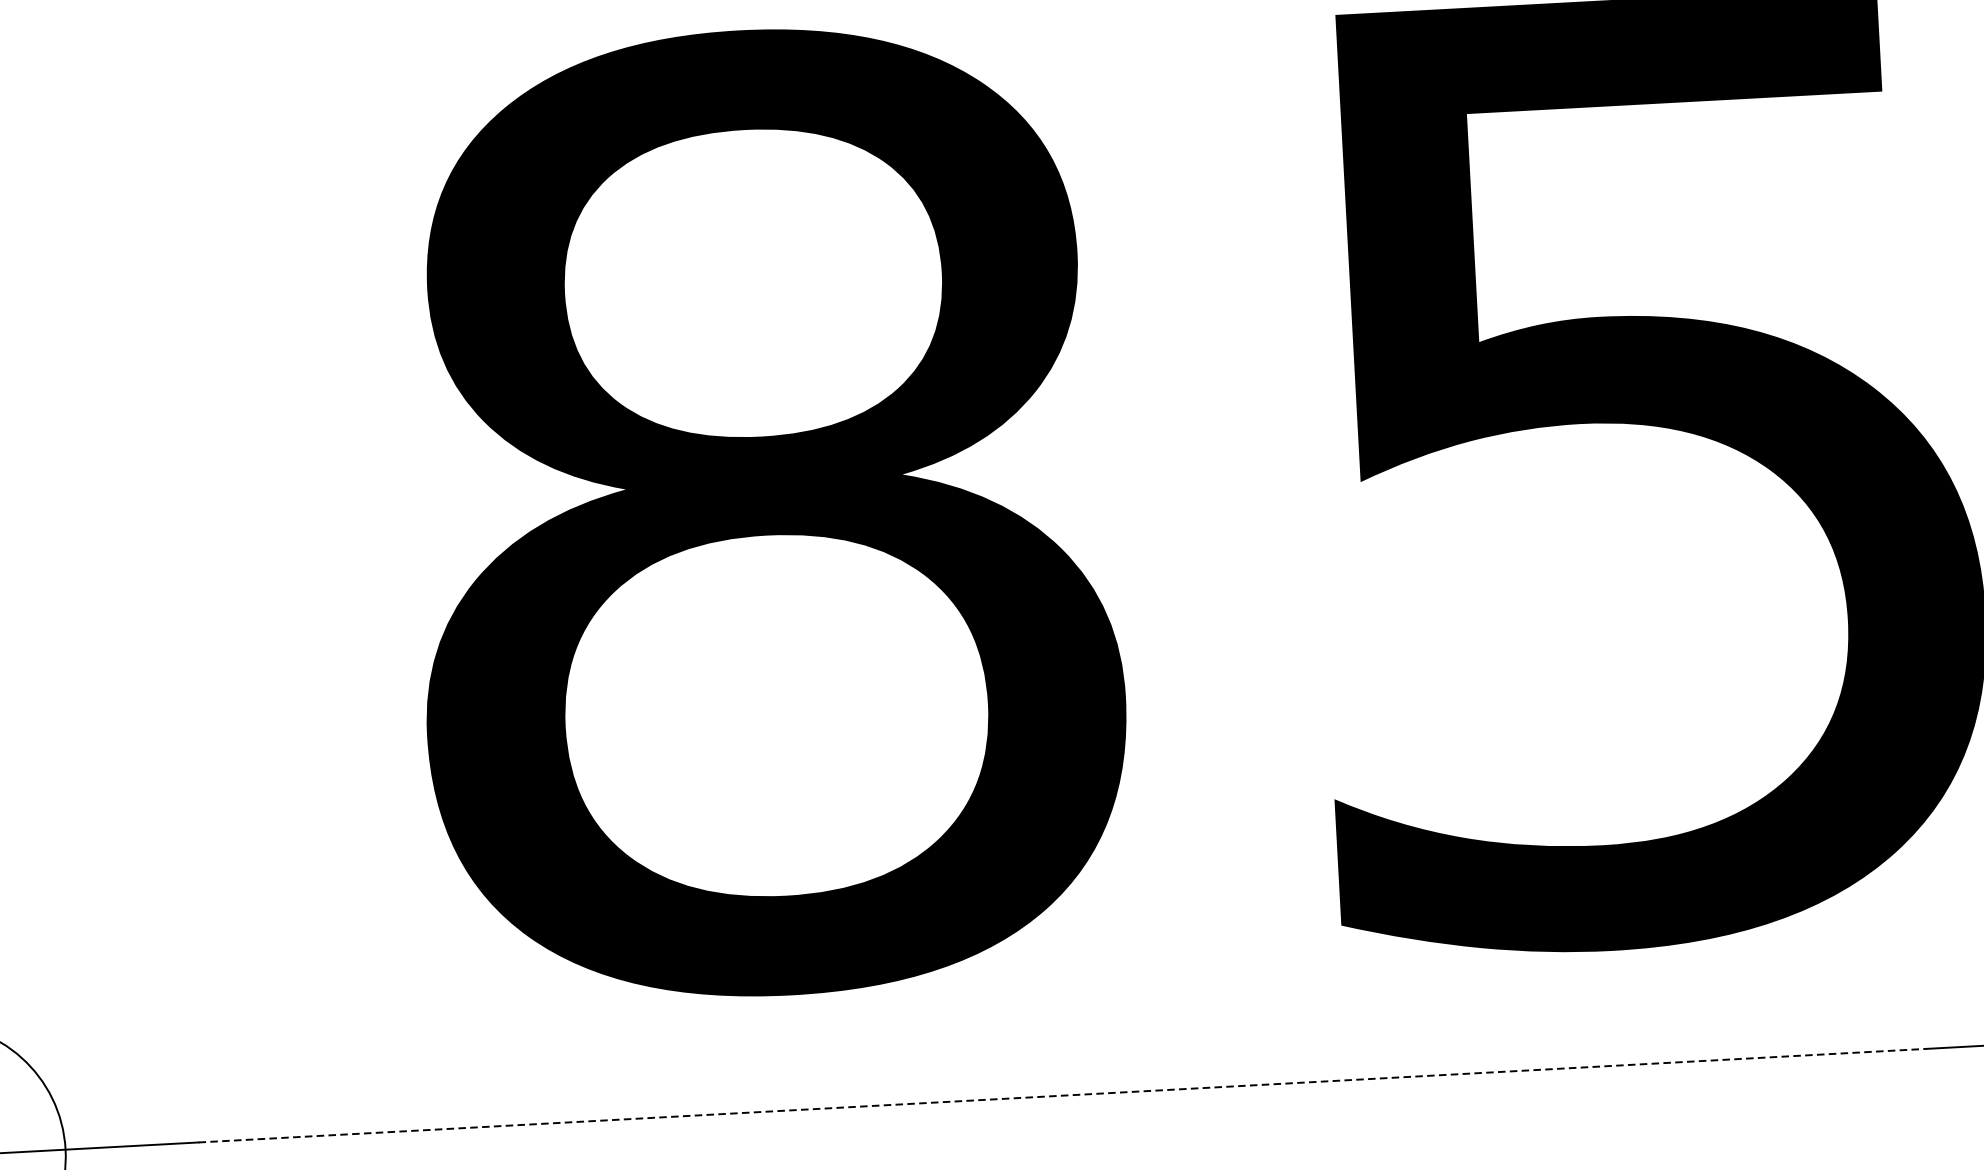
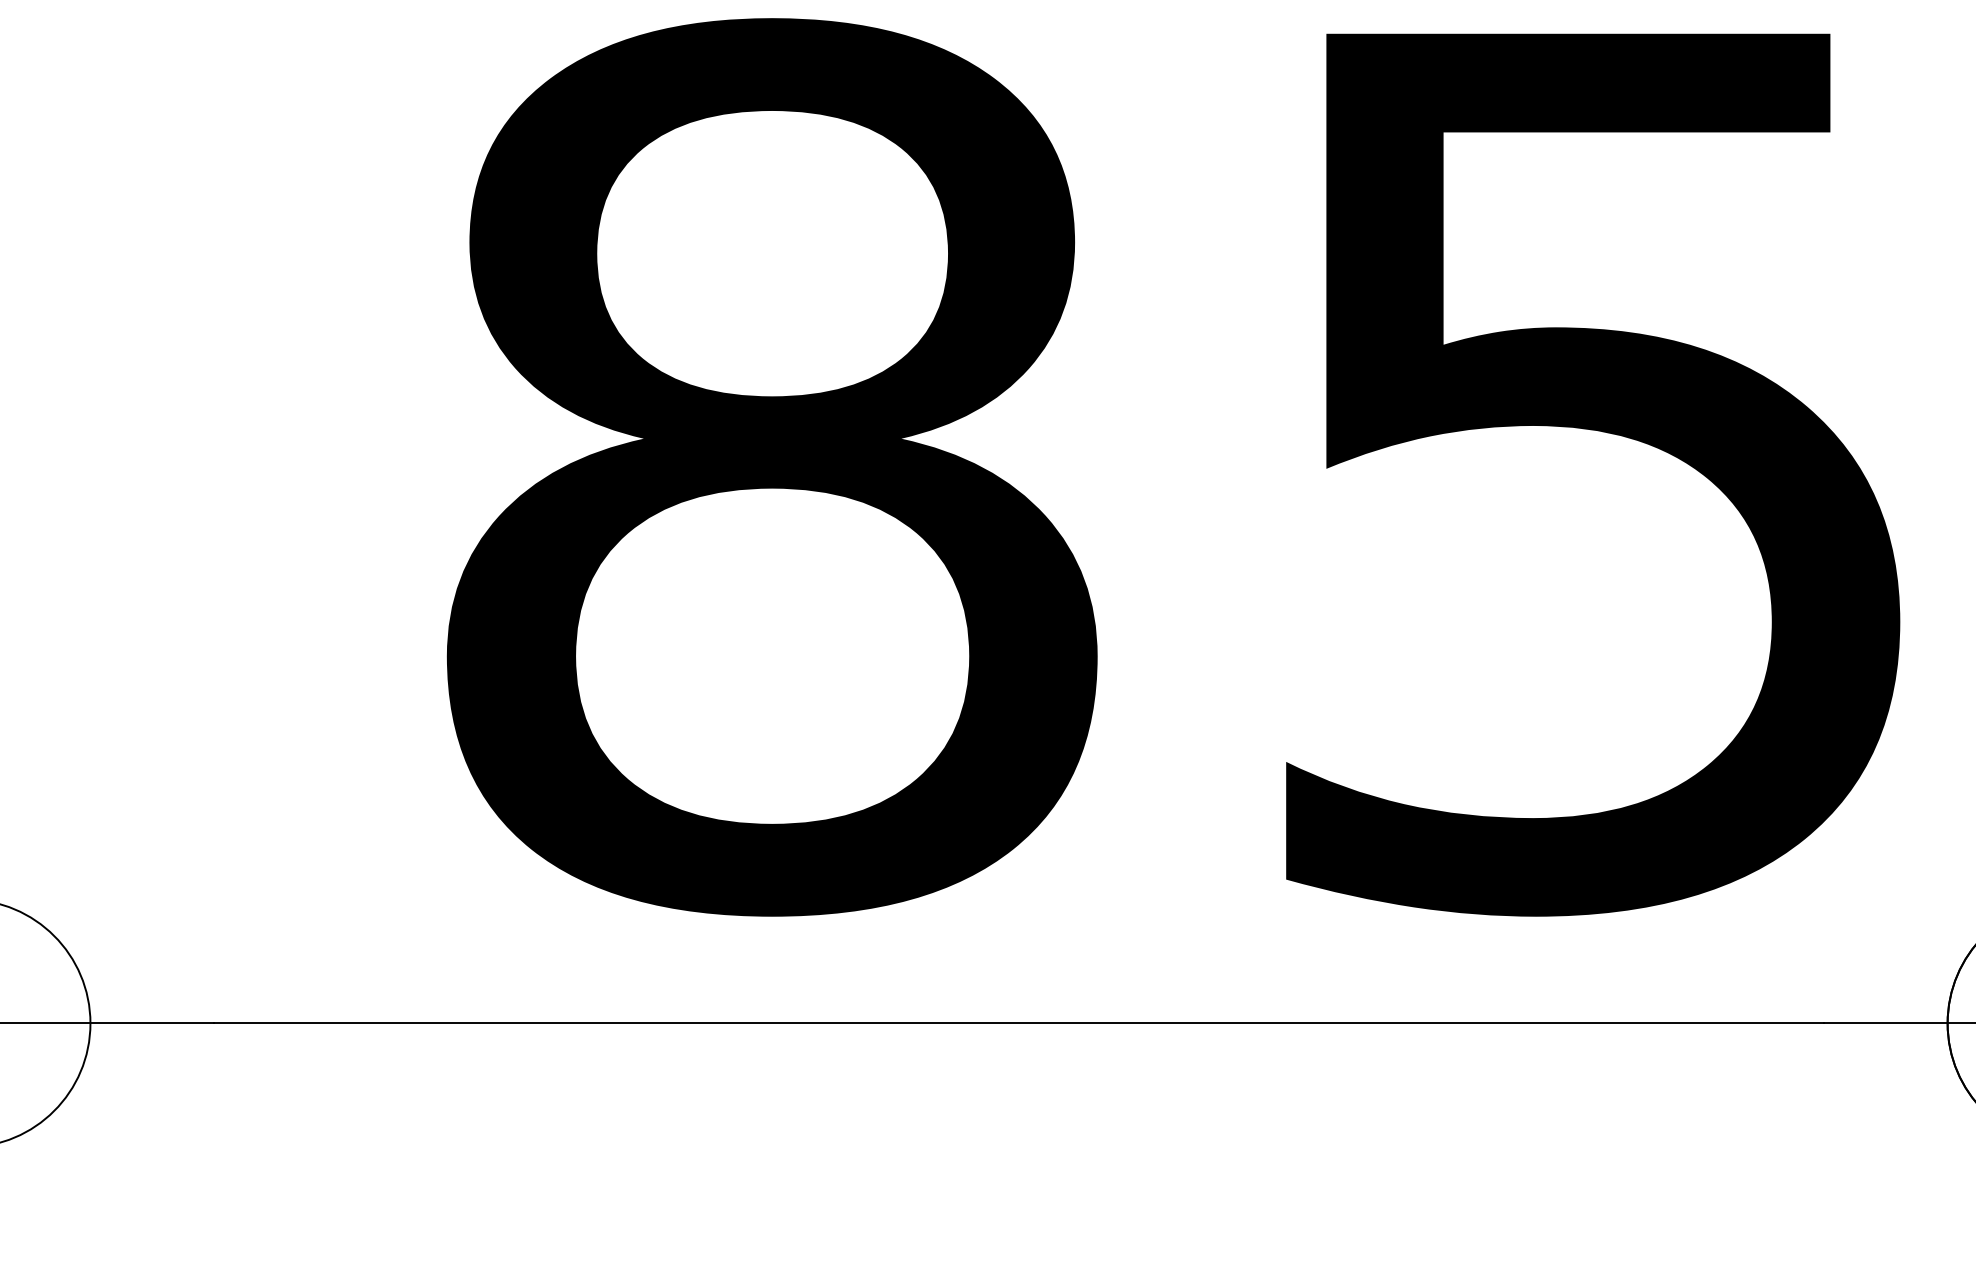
line: (1063, 1095) -> (1019, 1023), dashed -> solid

